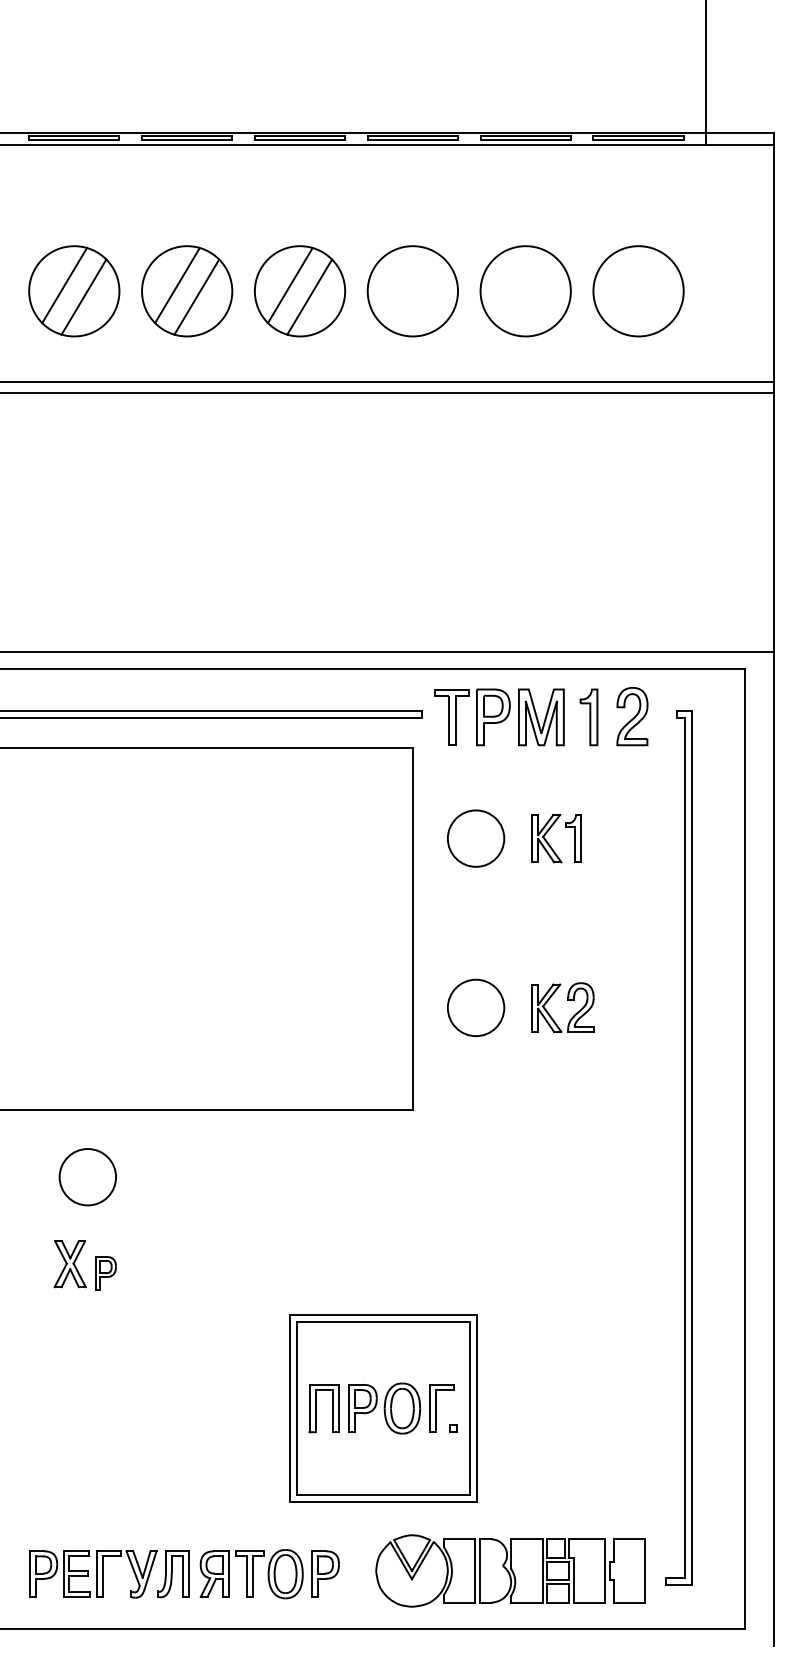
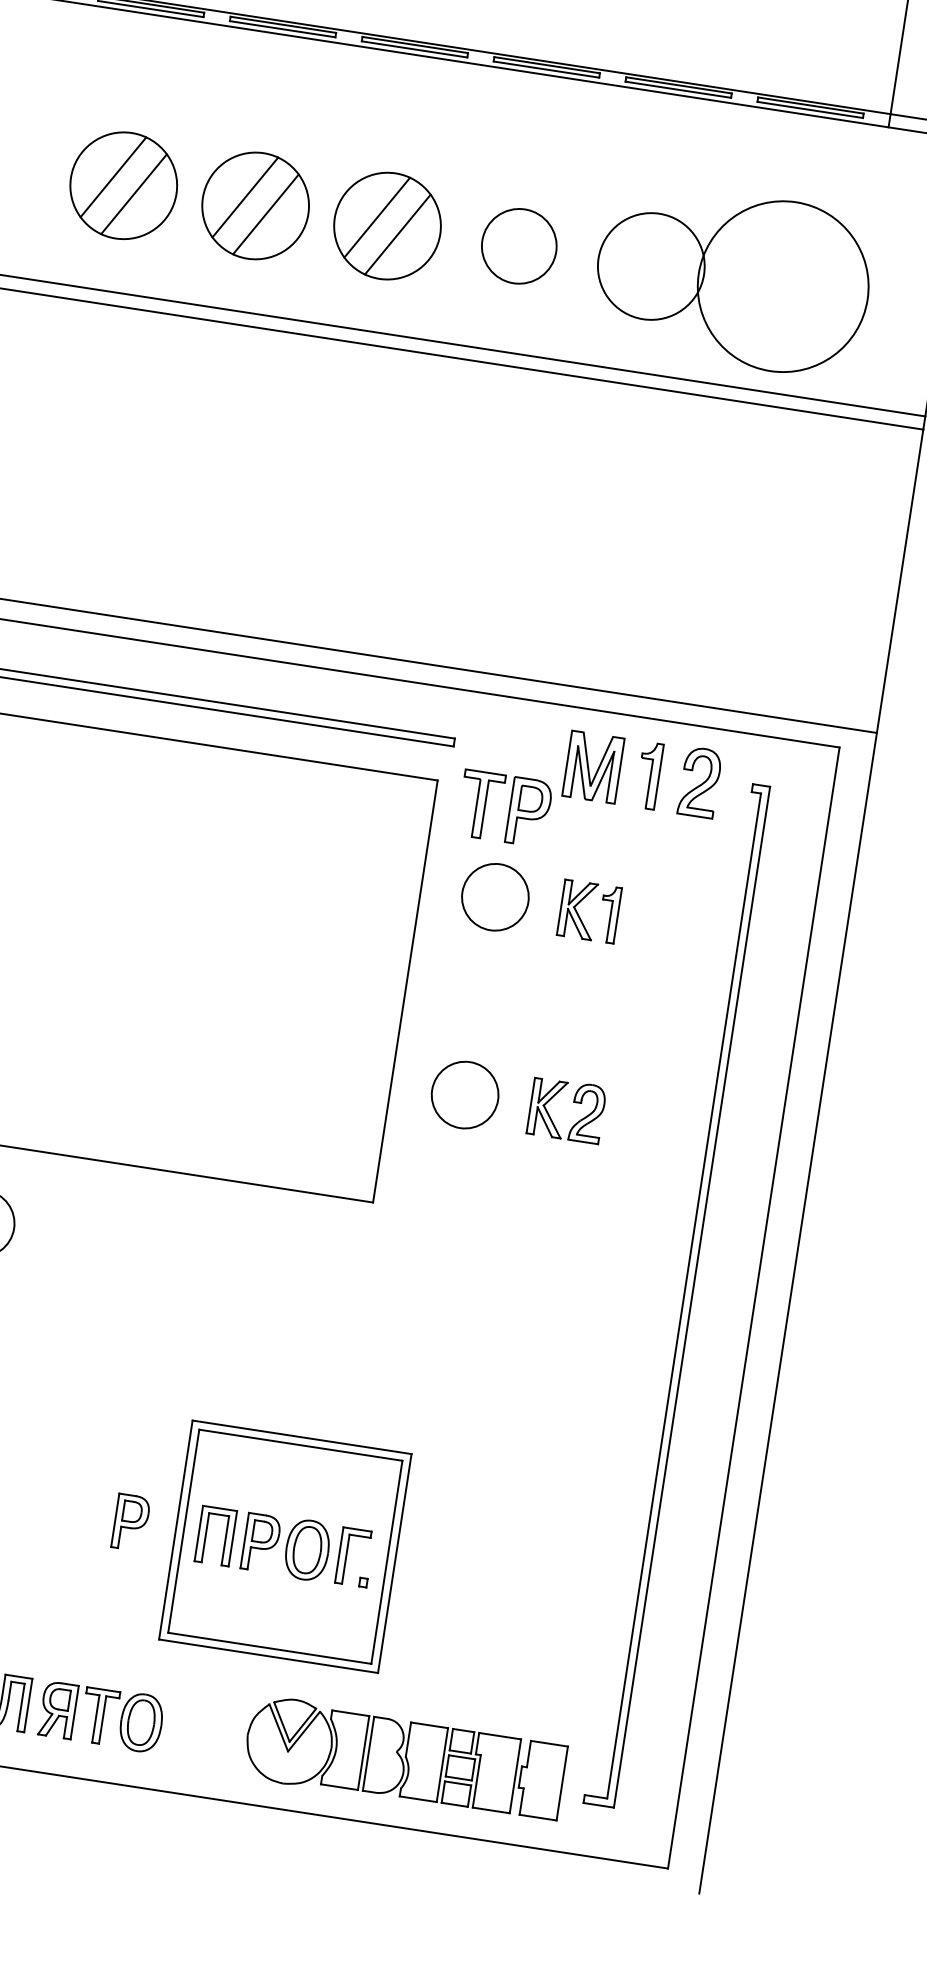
circle: (412, 291) -> (518, 246), size x0.7
circle: (638, 291) -> (783, 286), size x1.6
part: (472, 717) -> (504, 808), moved
part: (325, 1573) -> (131, 1521), moved

